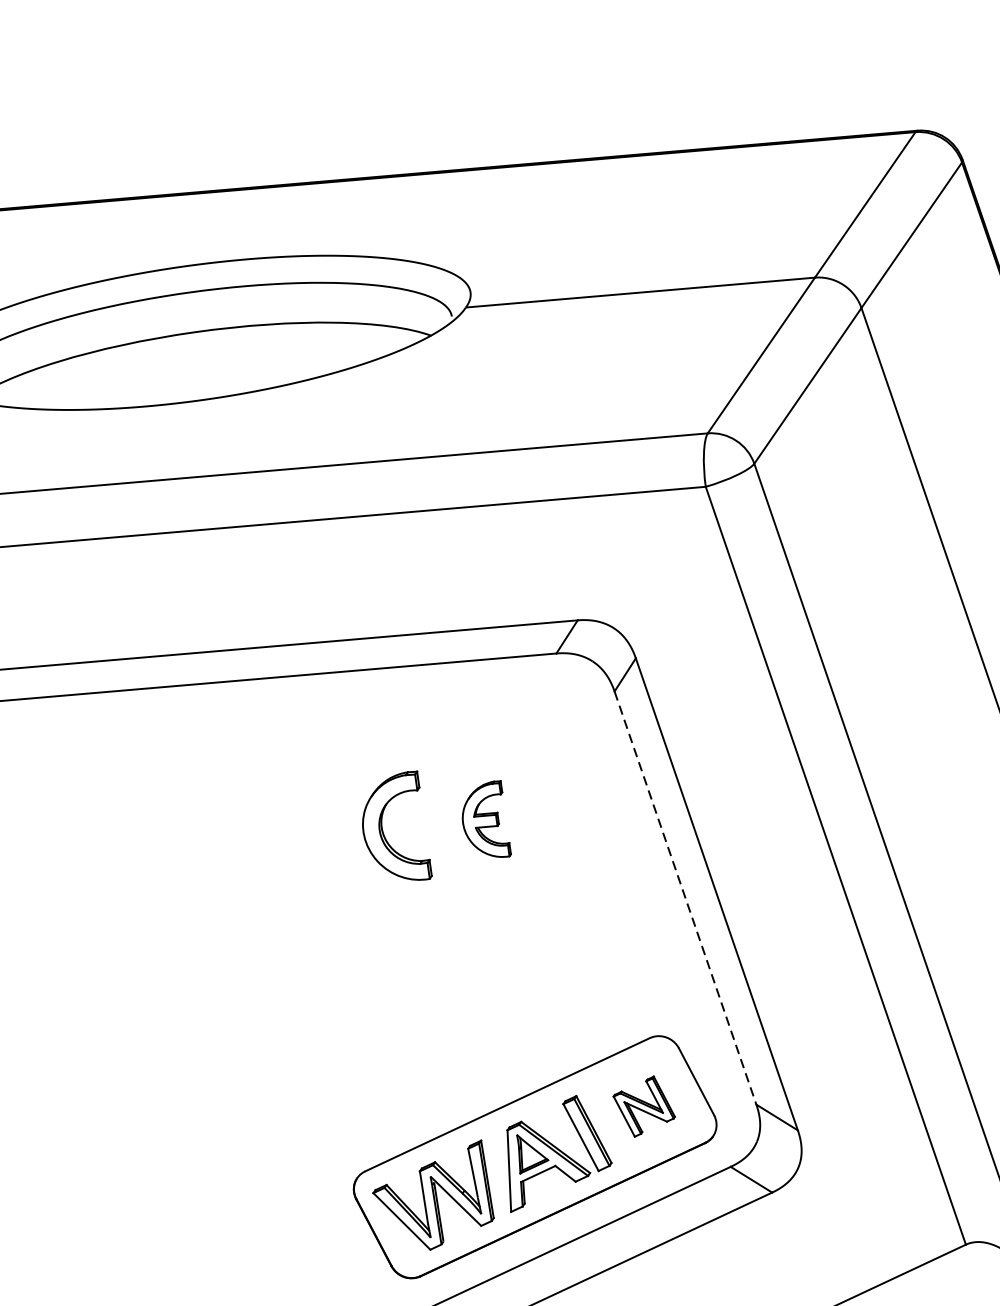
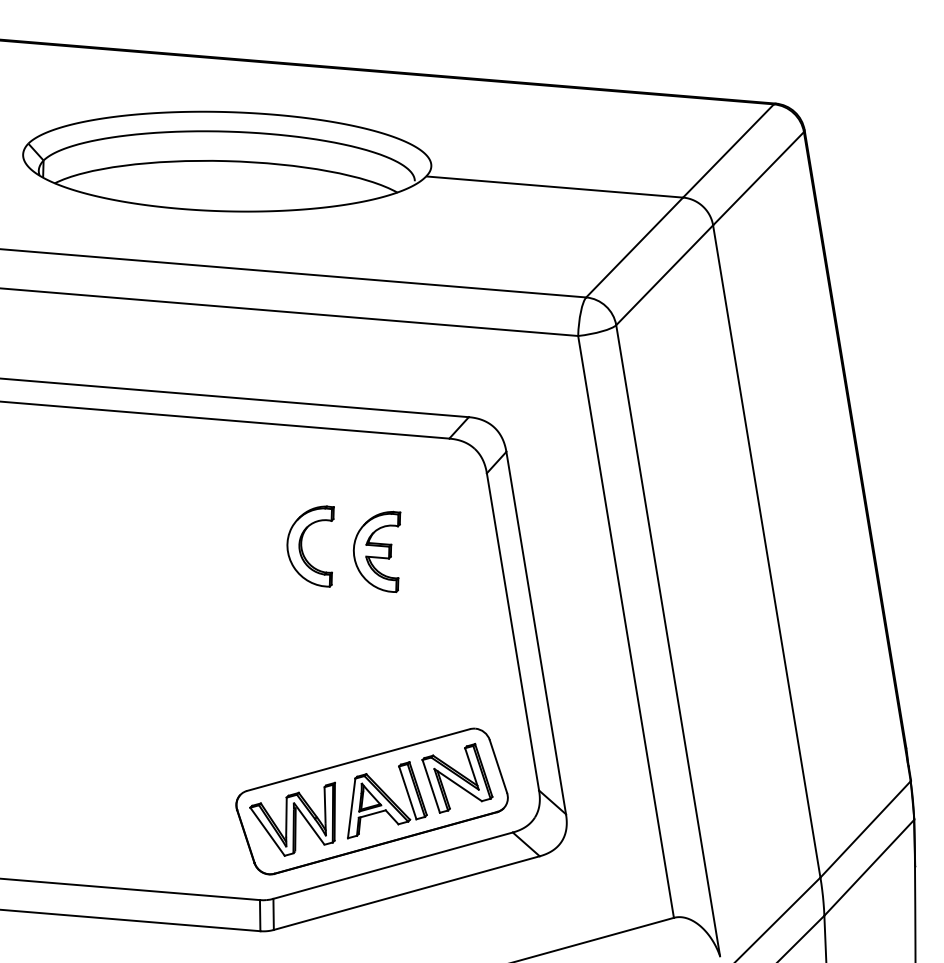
part: (484, 821) -> (376, 551), size x1.43
line: (684, 897) -> (512, 631), dashed -> solid
part: (644, 1105) -> (457, 777), size x1.67

